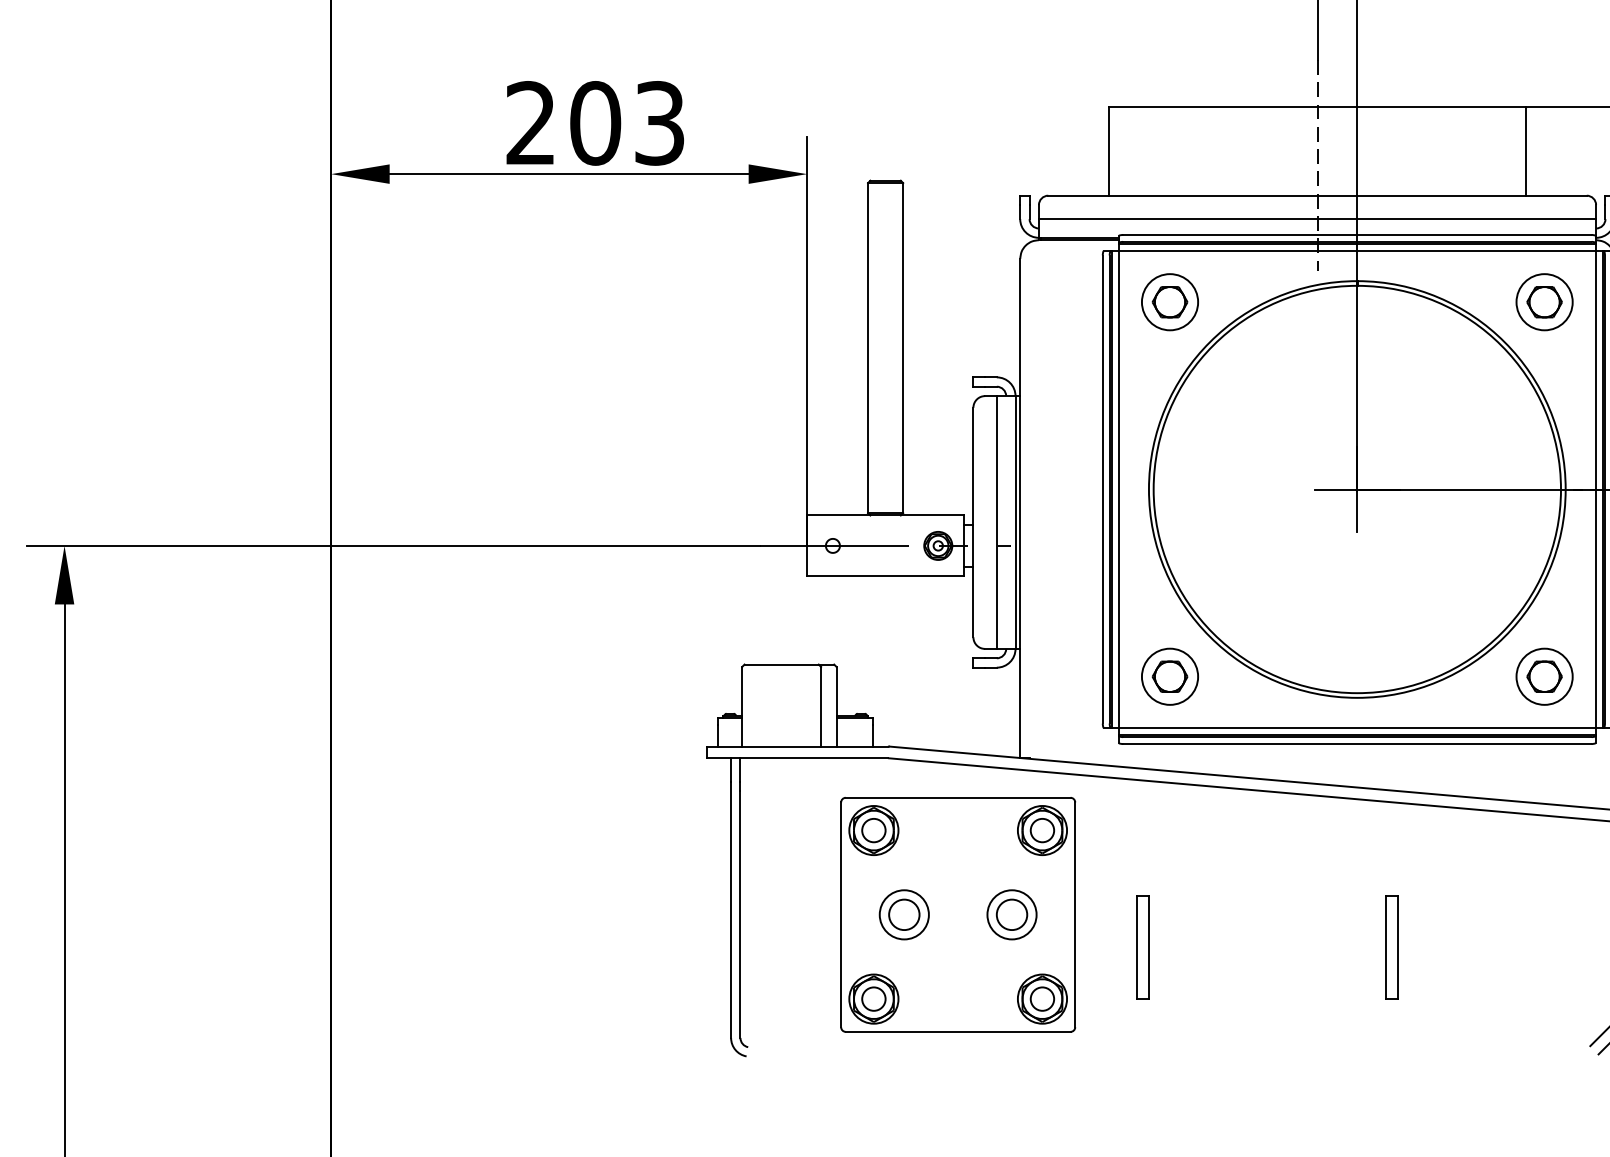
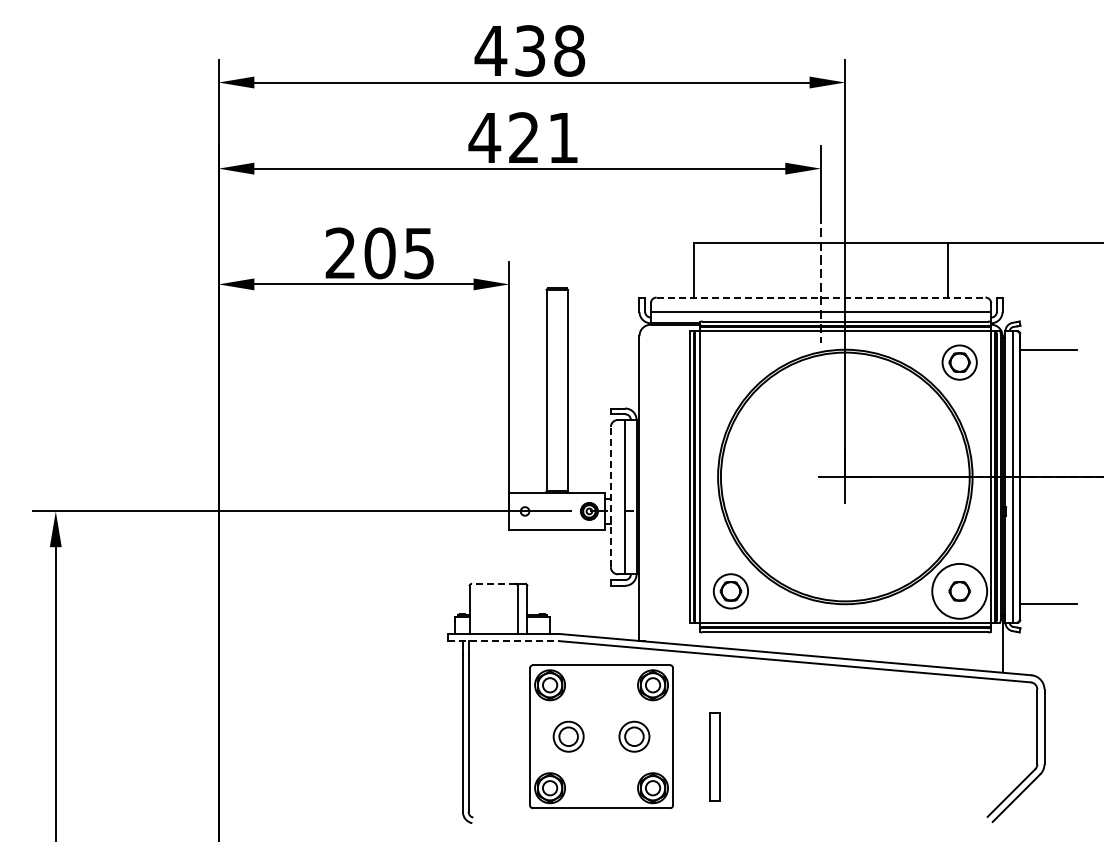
text: (660, 121) -> (419, 252), 203 -> 205
line: (1318, 195) -> (821, 297), solid -> dashed
part: (1169, 302) -> (730, 362), removed
line: (972, 521) -> (610, 496), solid -> dashed
line: (781, 663) -> (493, 583), solid -> dashed
circle: (1544, 677) -> (959, 591), size x1.6
line: (797, 758) -> (503, 641), solid -> dashed
part: (1143, 947) -> (714, 756), size x1.4
part: (1391, 947) -> (866, 756), removed

